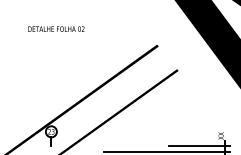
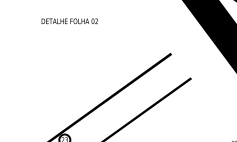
text: (56, 28) -> (69, 20), moved

